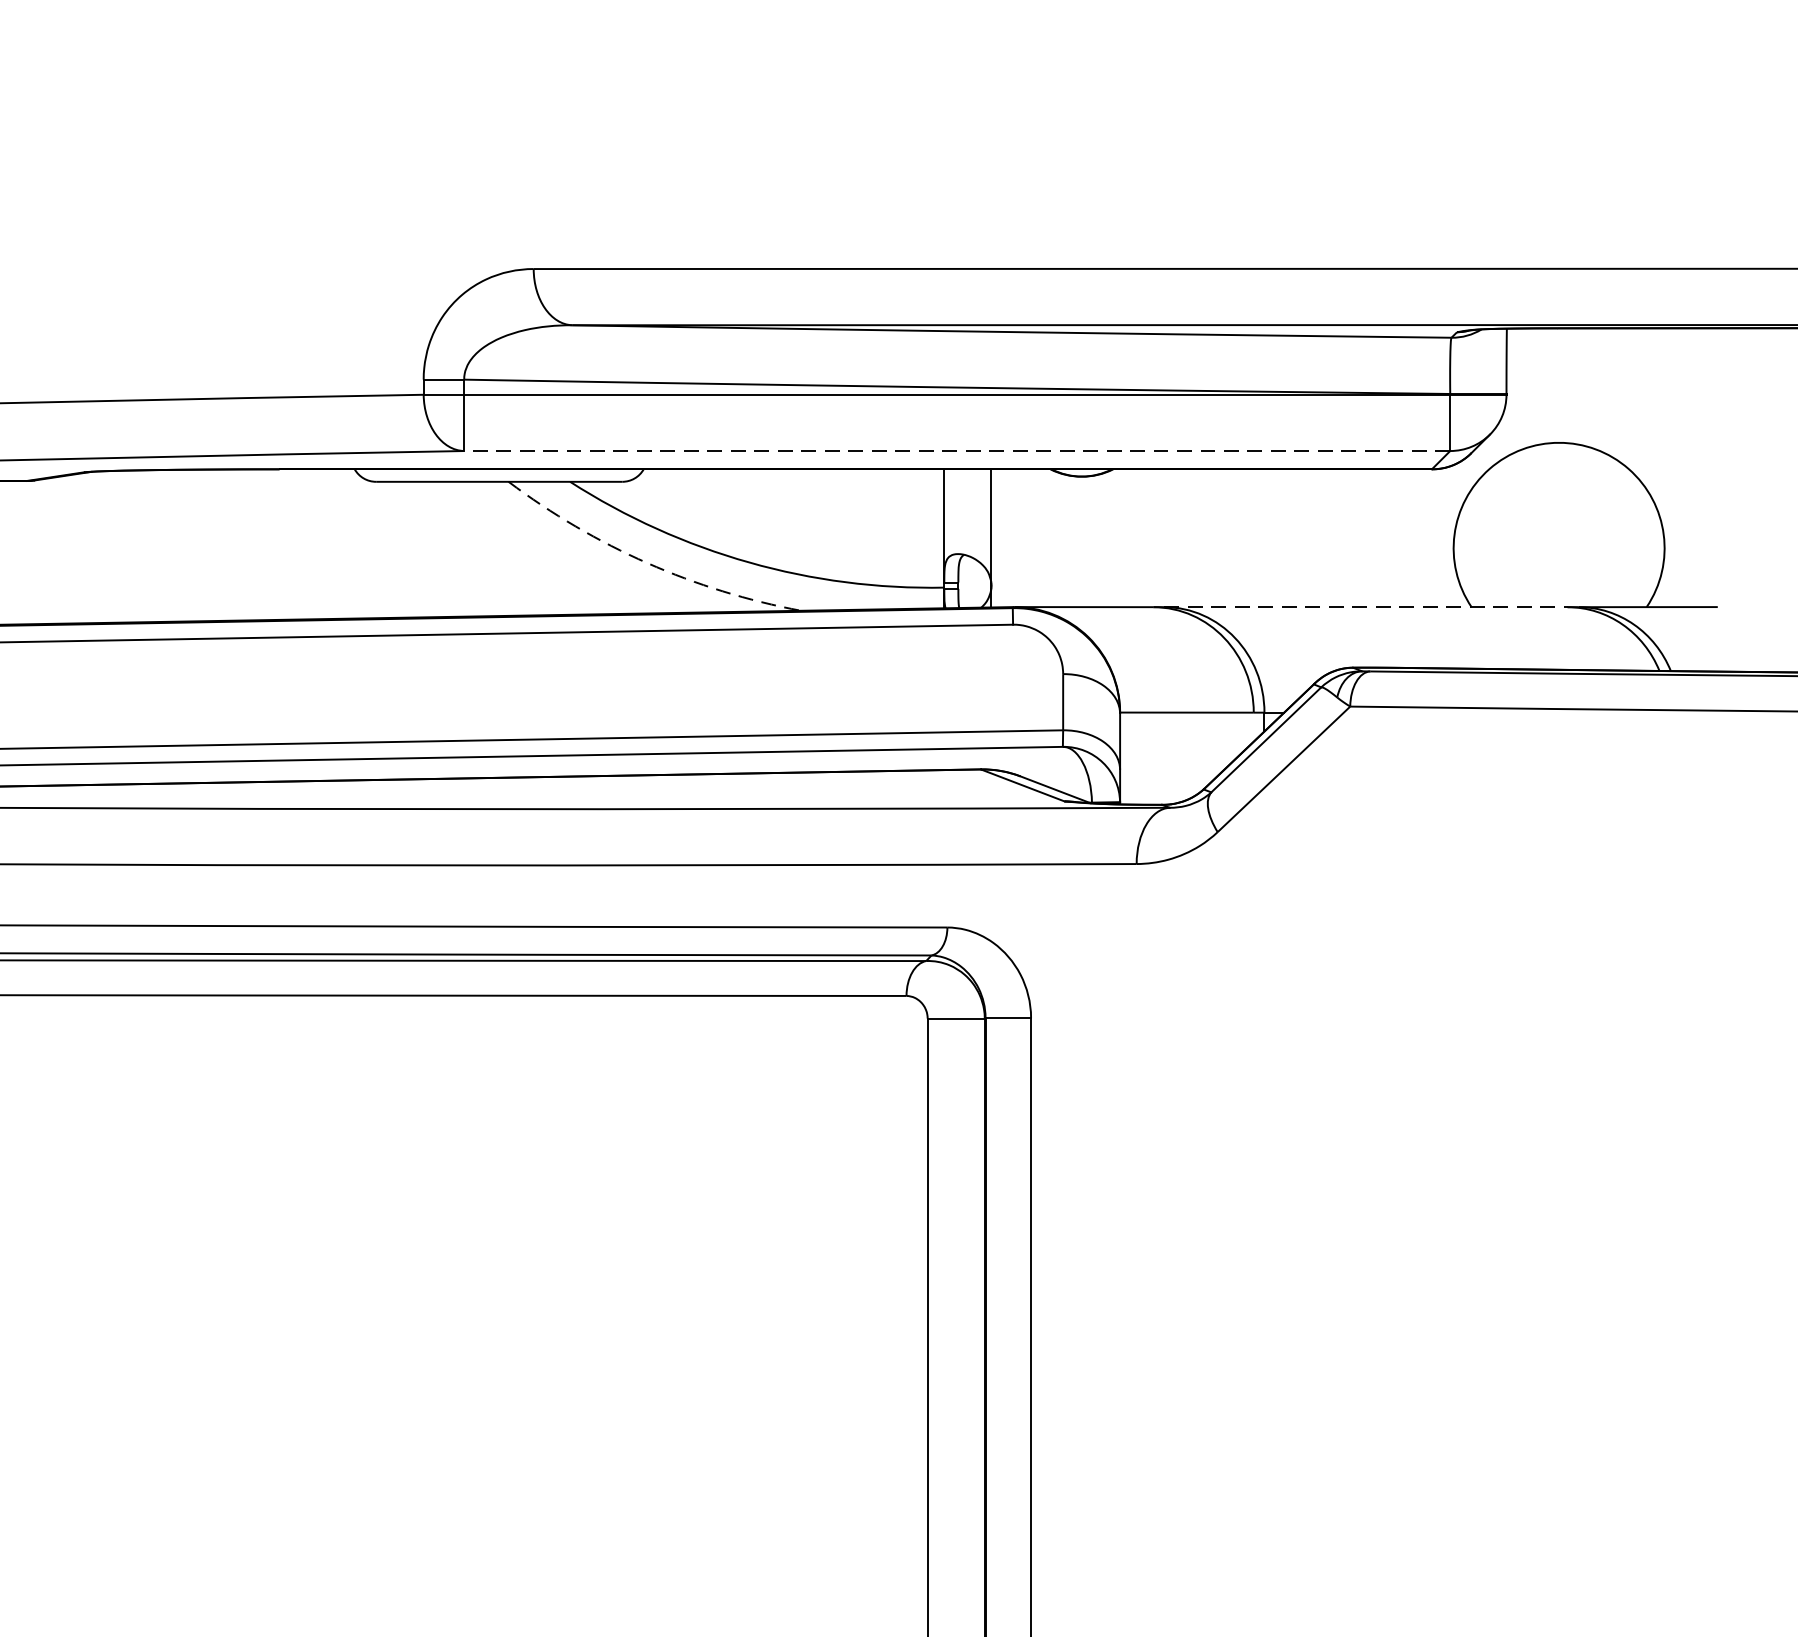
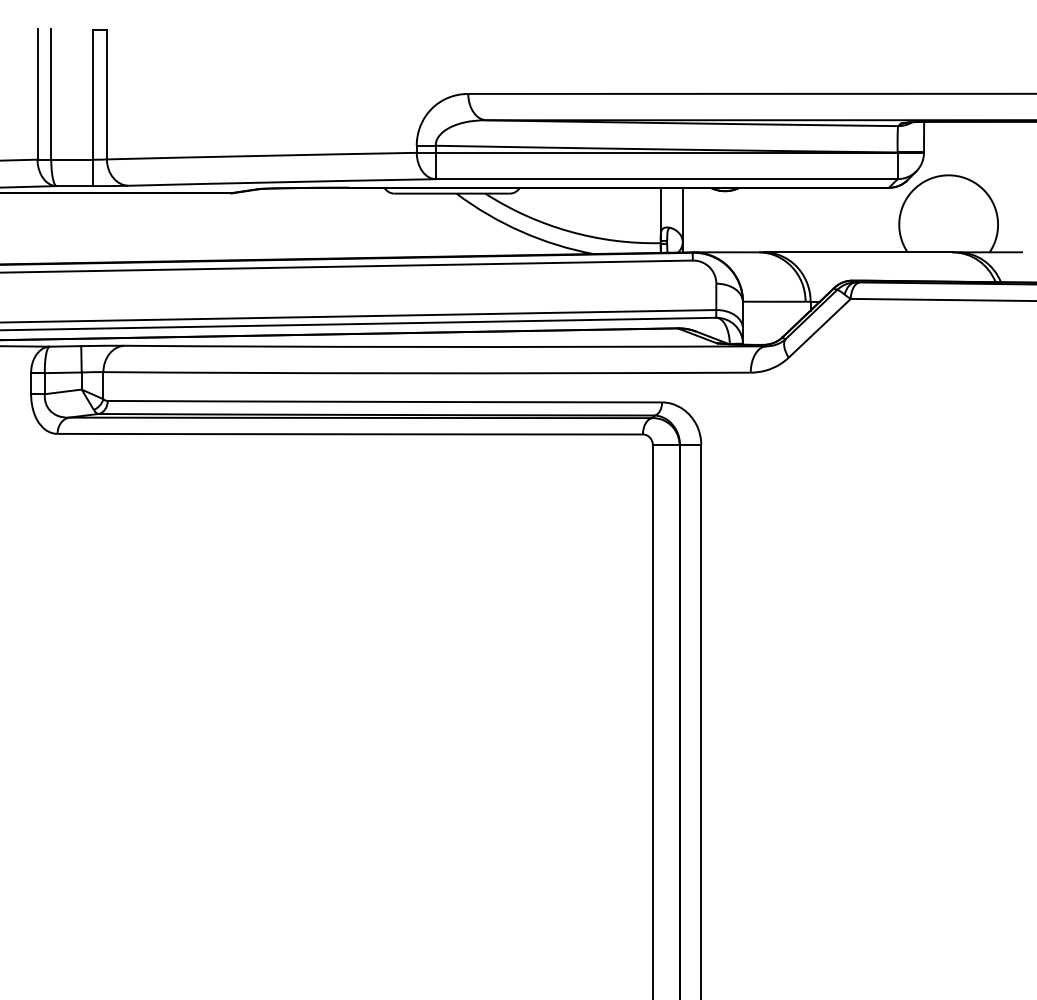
line: (956, 451) -> (666, 179), dashed -> solid
arc: (647, 562) -> (521, 231), dashed -> solid
line: (1366, 607) -> (858, 252), dashed -> solid

